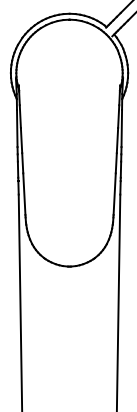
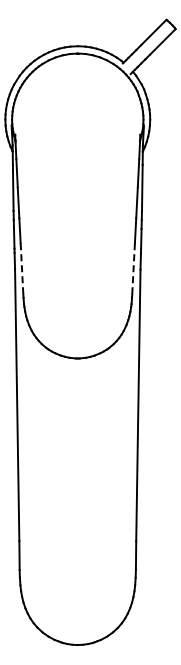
line: (24, 193) -> (22, 268), solid -> dashed
line: (114, 193) -> (133, 268), solid -> dashed

